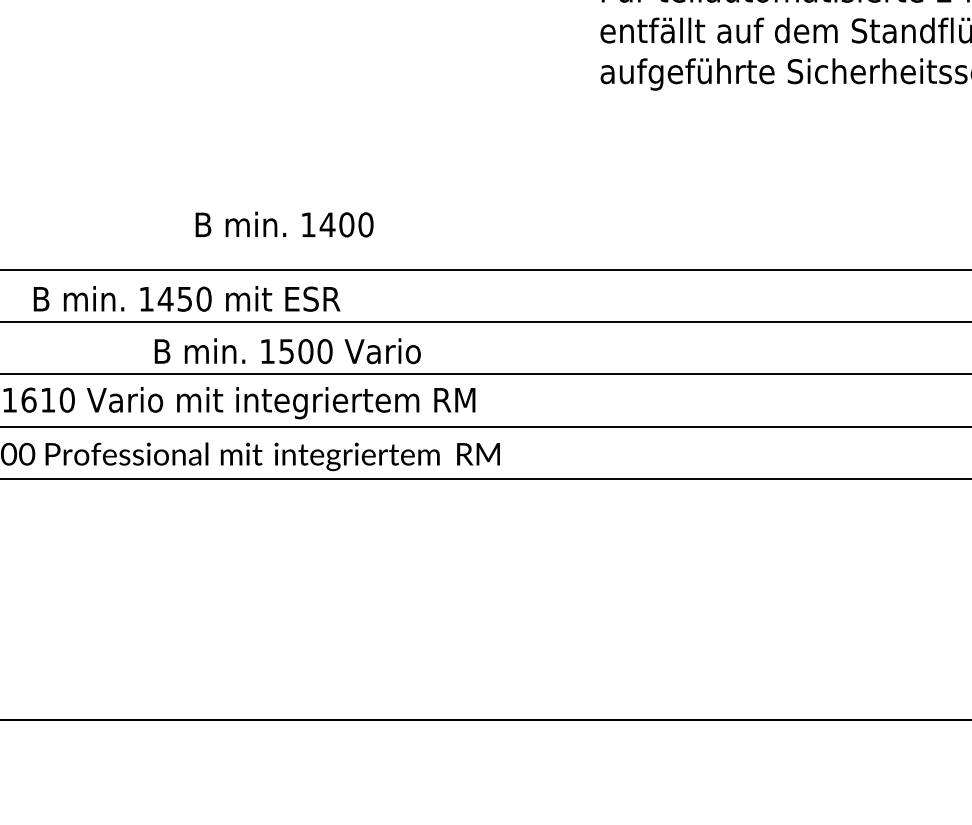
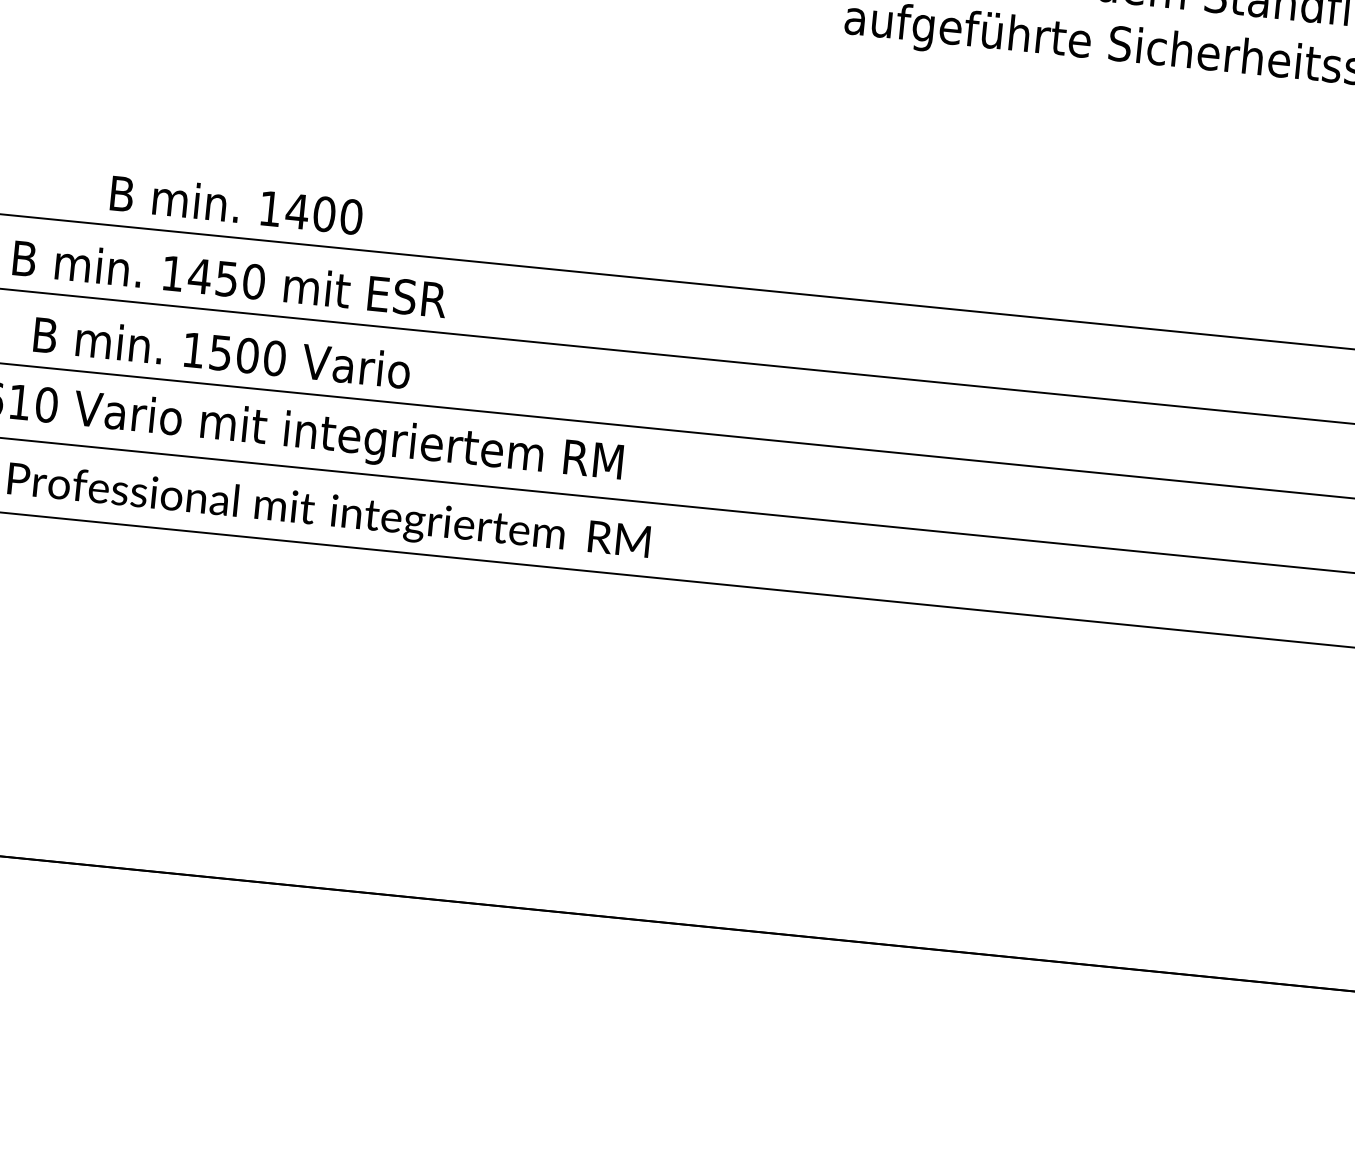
text: (284, 224) -> (236, 204), moved
text: (287, 351) -> (221, 353), moved

